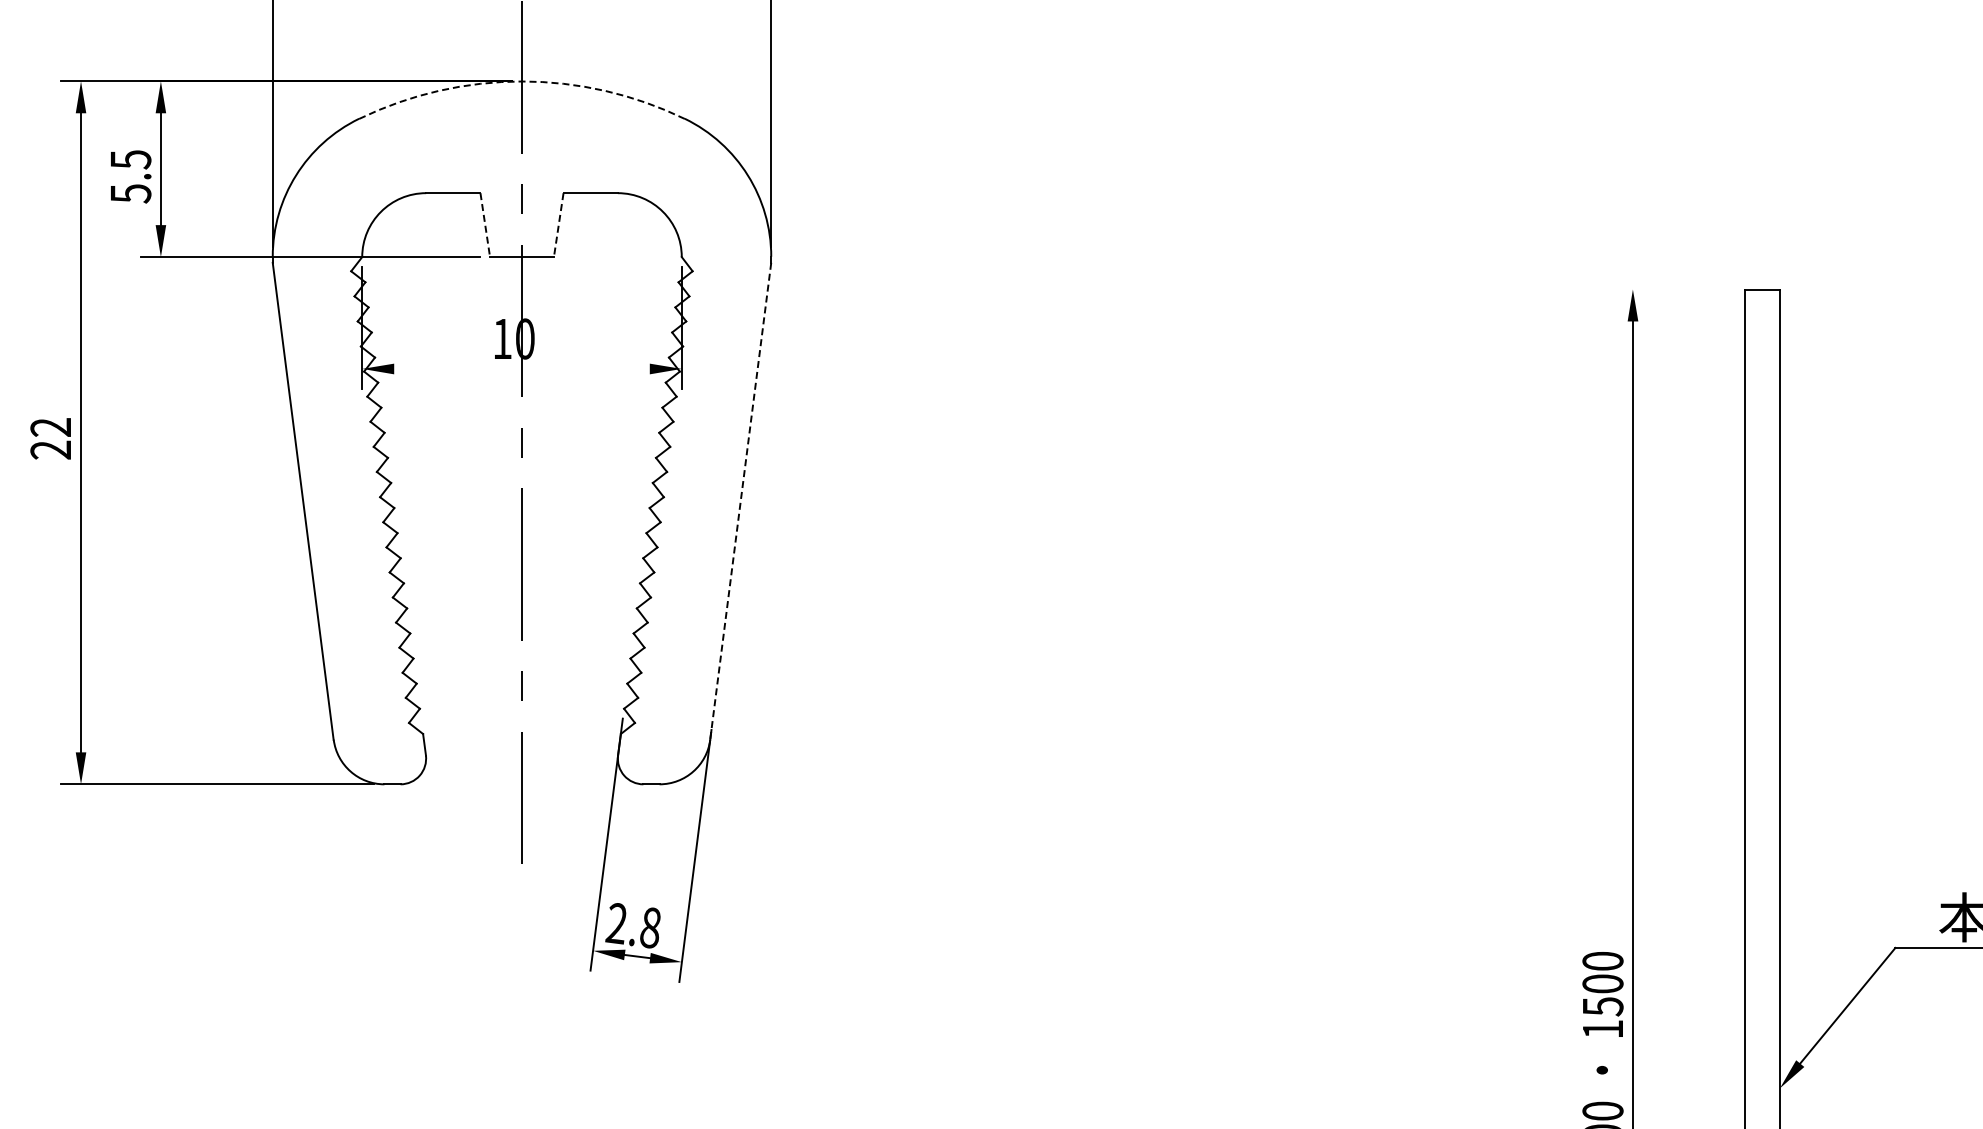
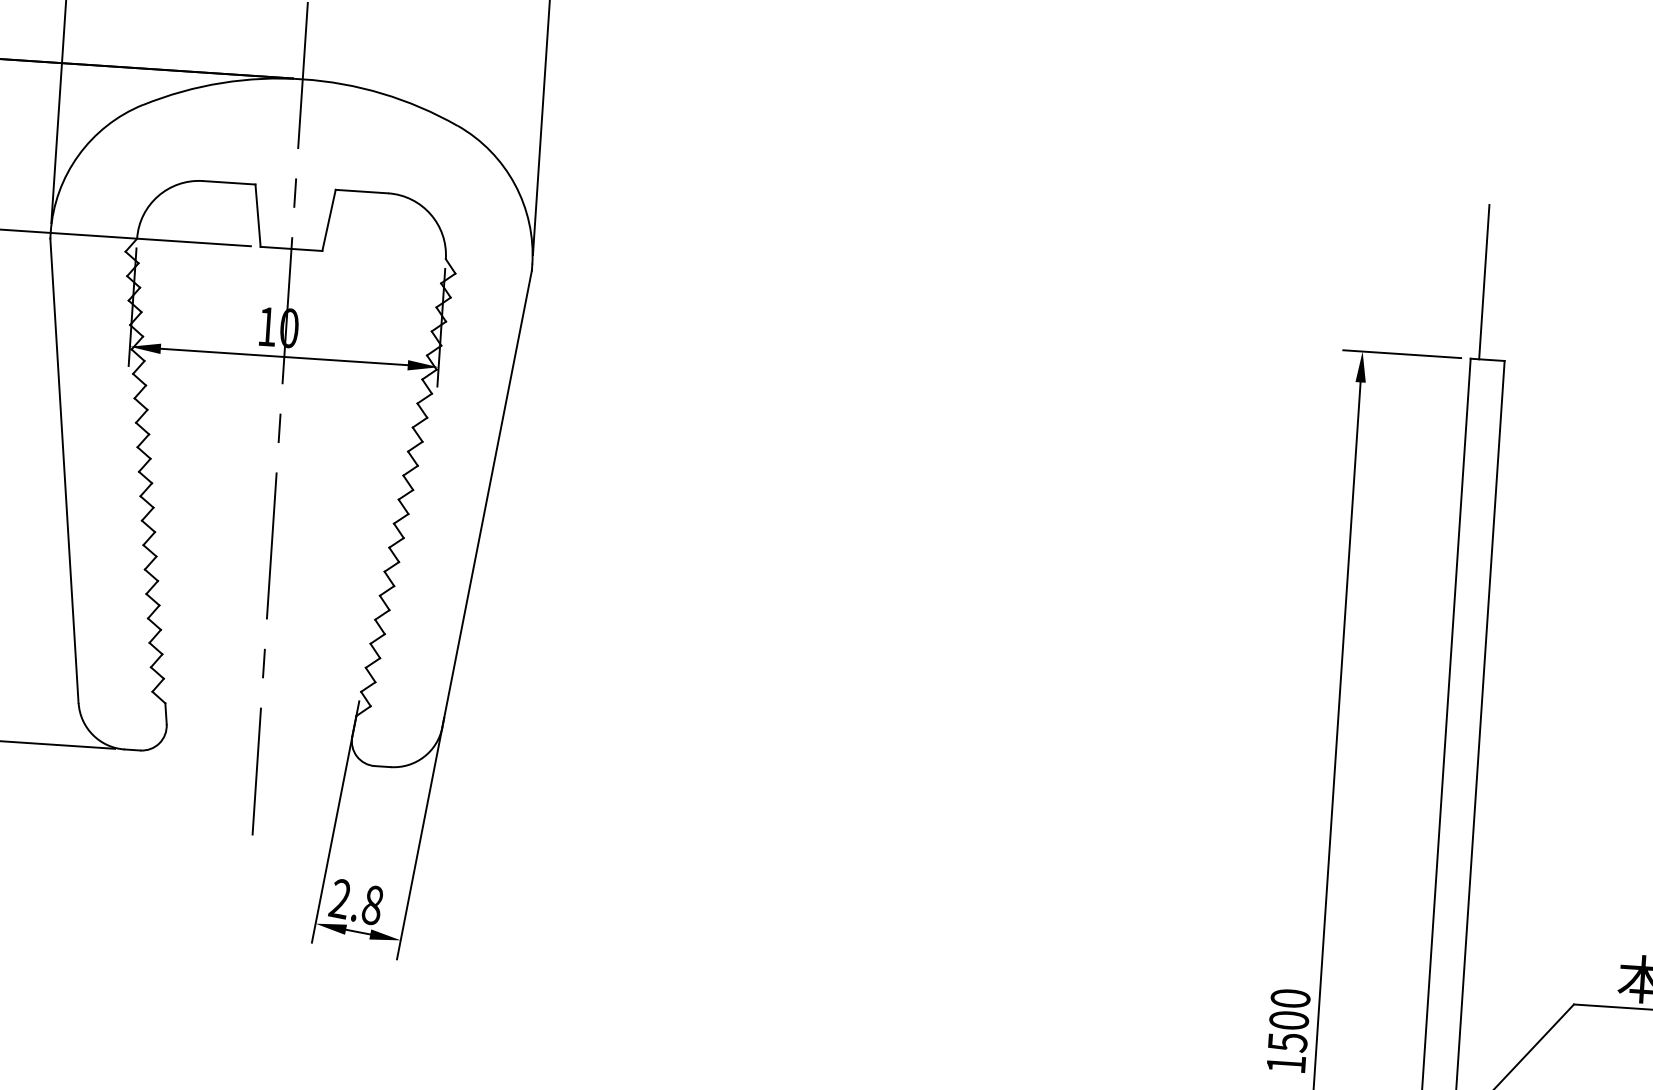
arc: (522, 81) -> (303, 79), dashed -> solid
line: (1753, 209) -> (1484, 281), added
line: (485, 225) -> (258, 216), dashed -> solid
line: (558, 225) -> (328, 220), dashed -> solid
line: (1673, 289) -> (1401, 354), added
line: (521, 368) -> (283, 356), added
line: (740, 501) -> (486, 499), dashed -> solid

